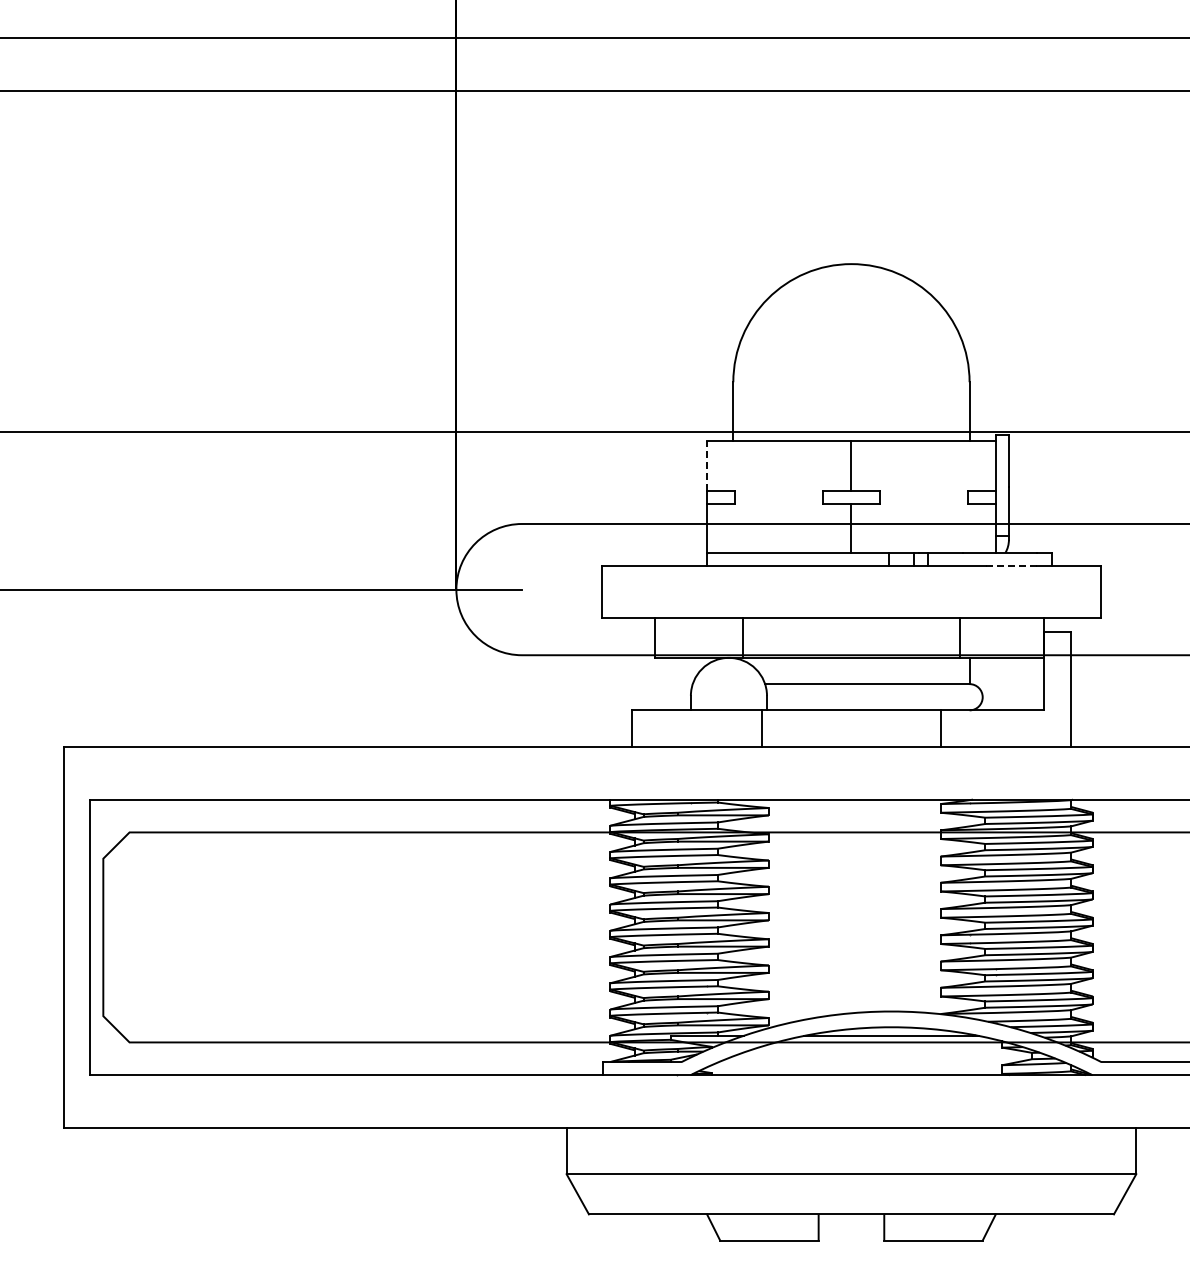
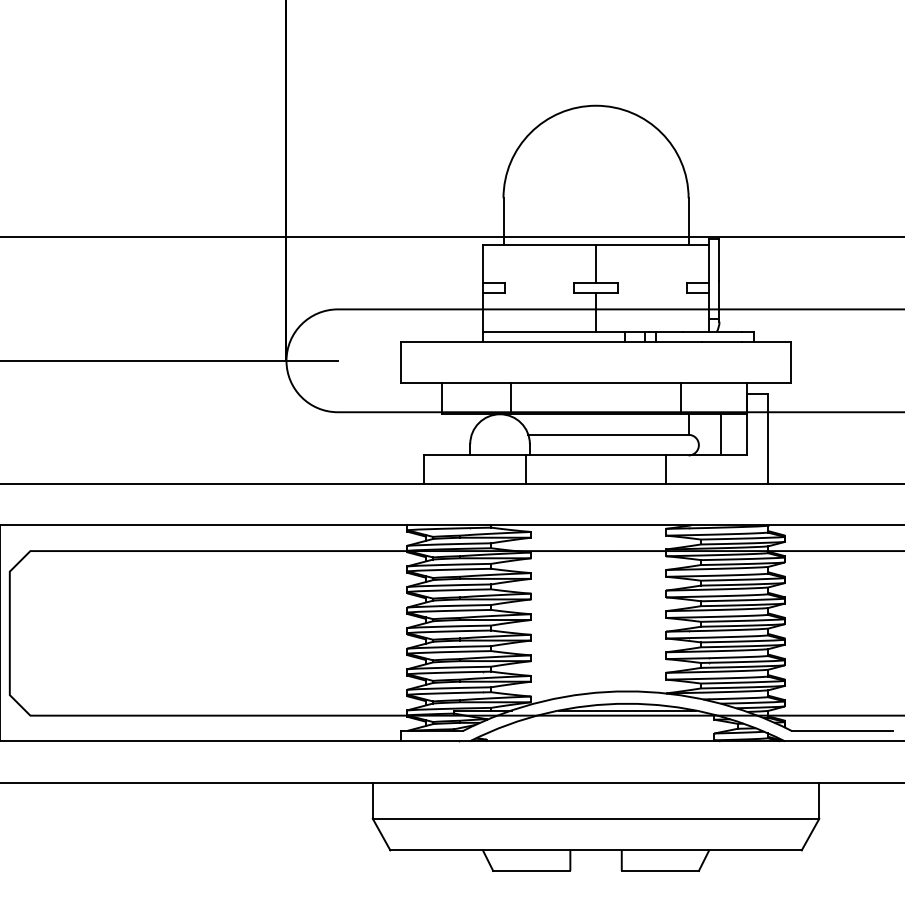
line: (707, 465) -> (483, 263), dashed -> solid
line: (1012, 565) -> (722, 341), dashed -> solid
line: (1010, 683) -> (720, 434), added

